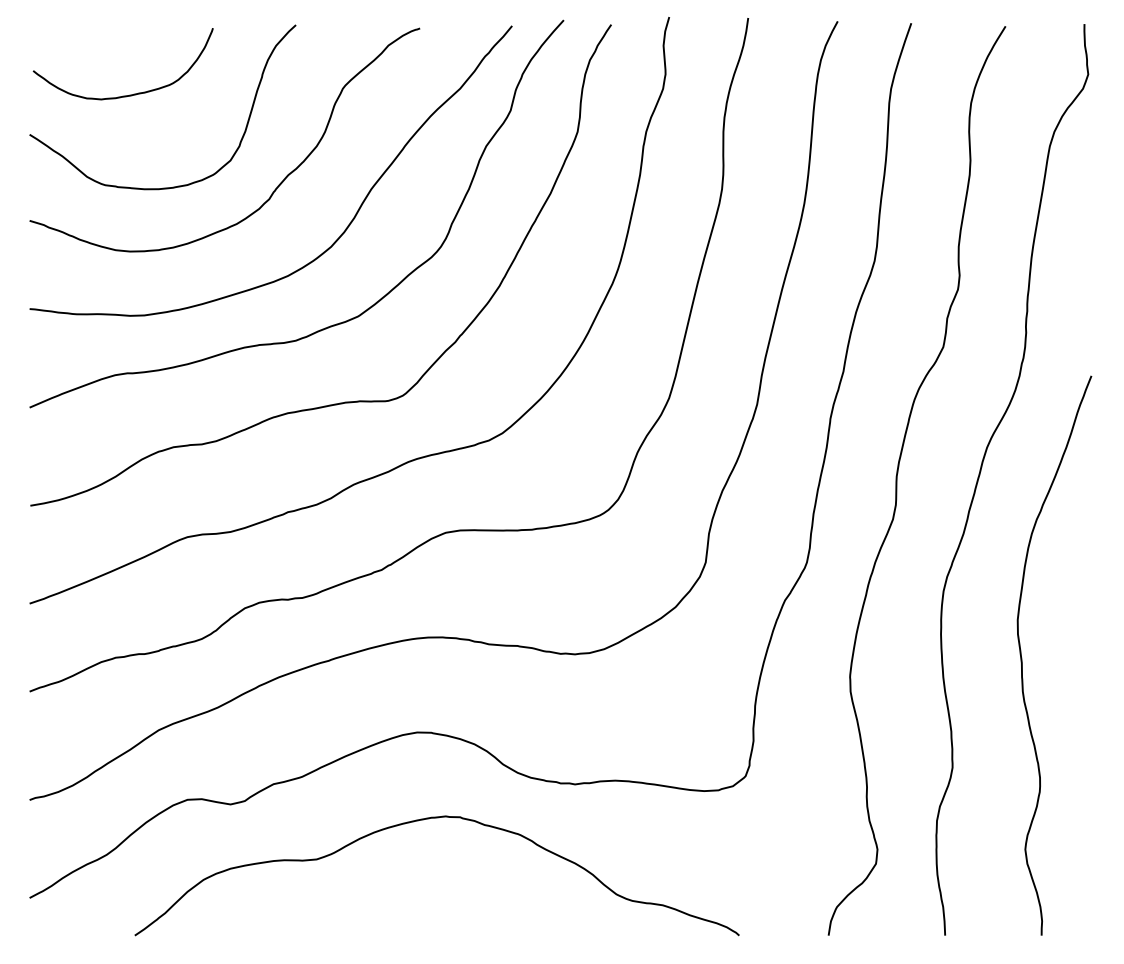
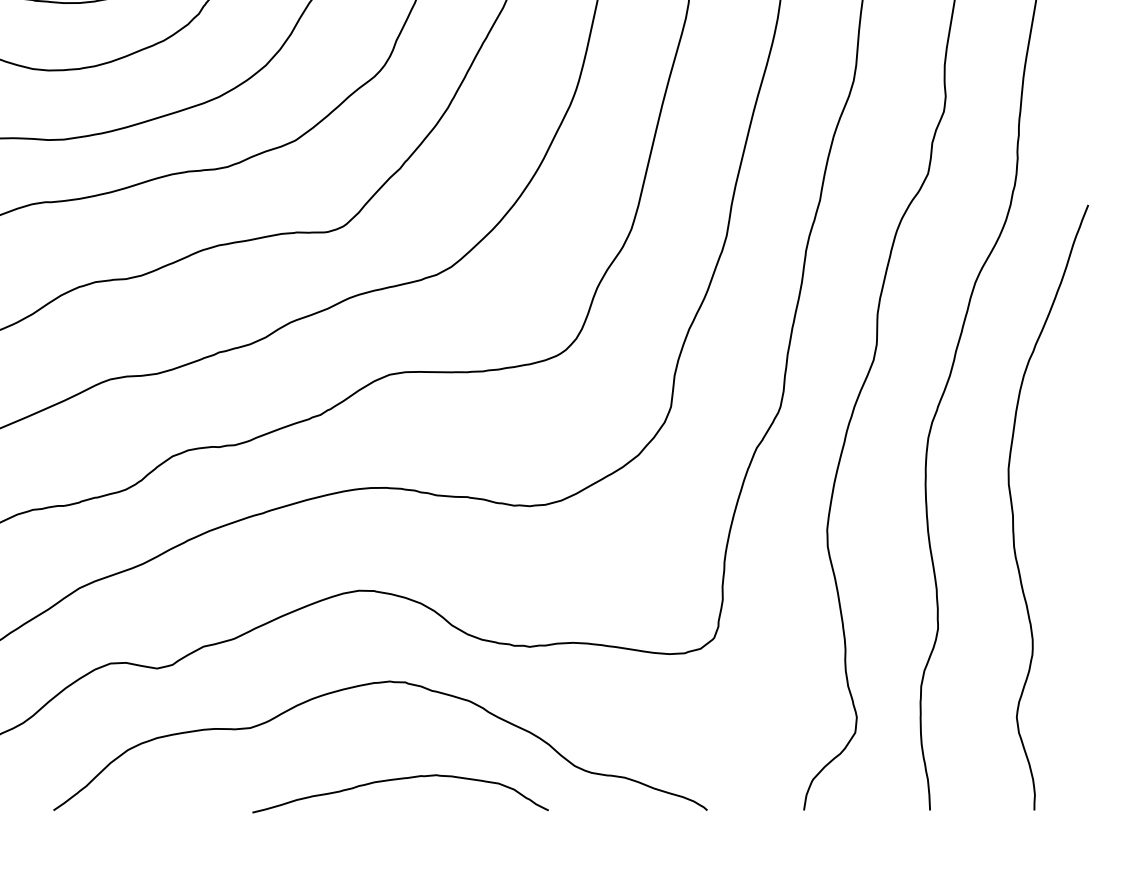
curve: (455, 907) -> (400, 780), added

